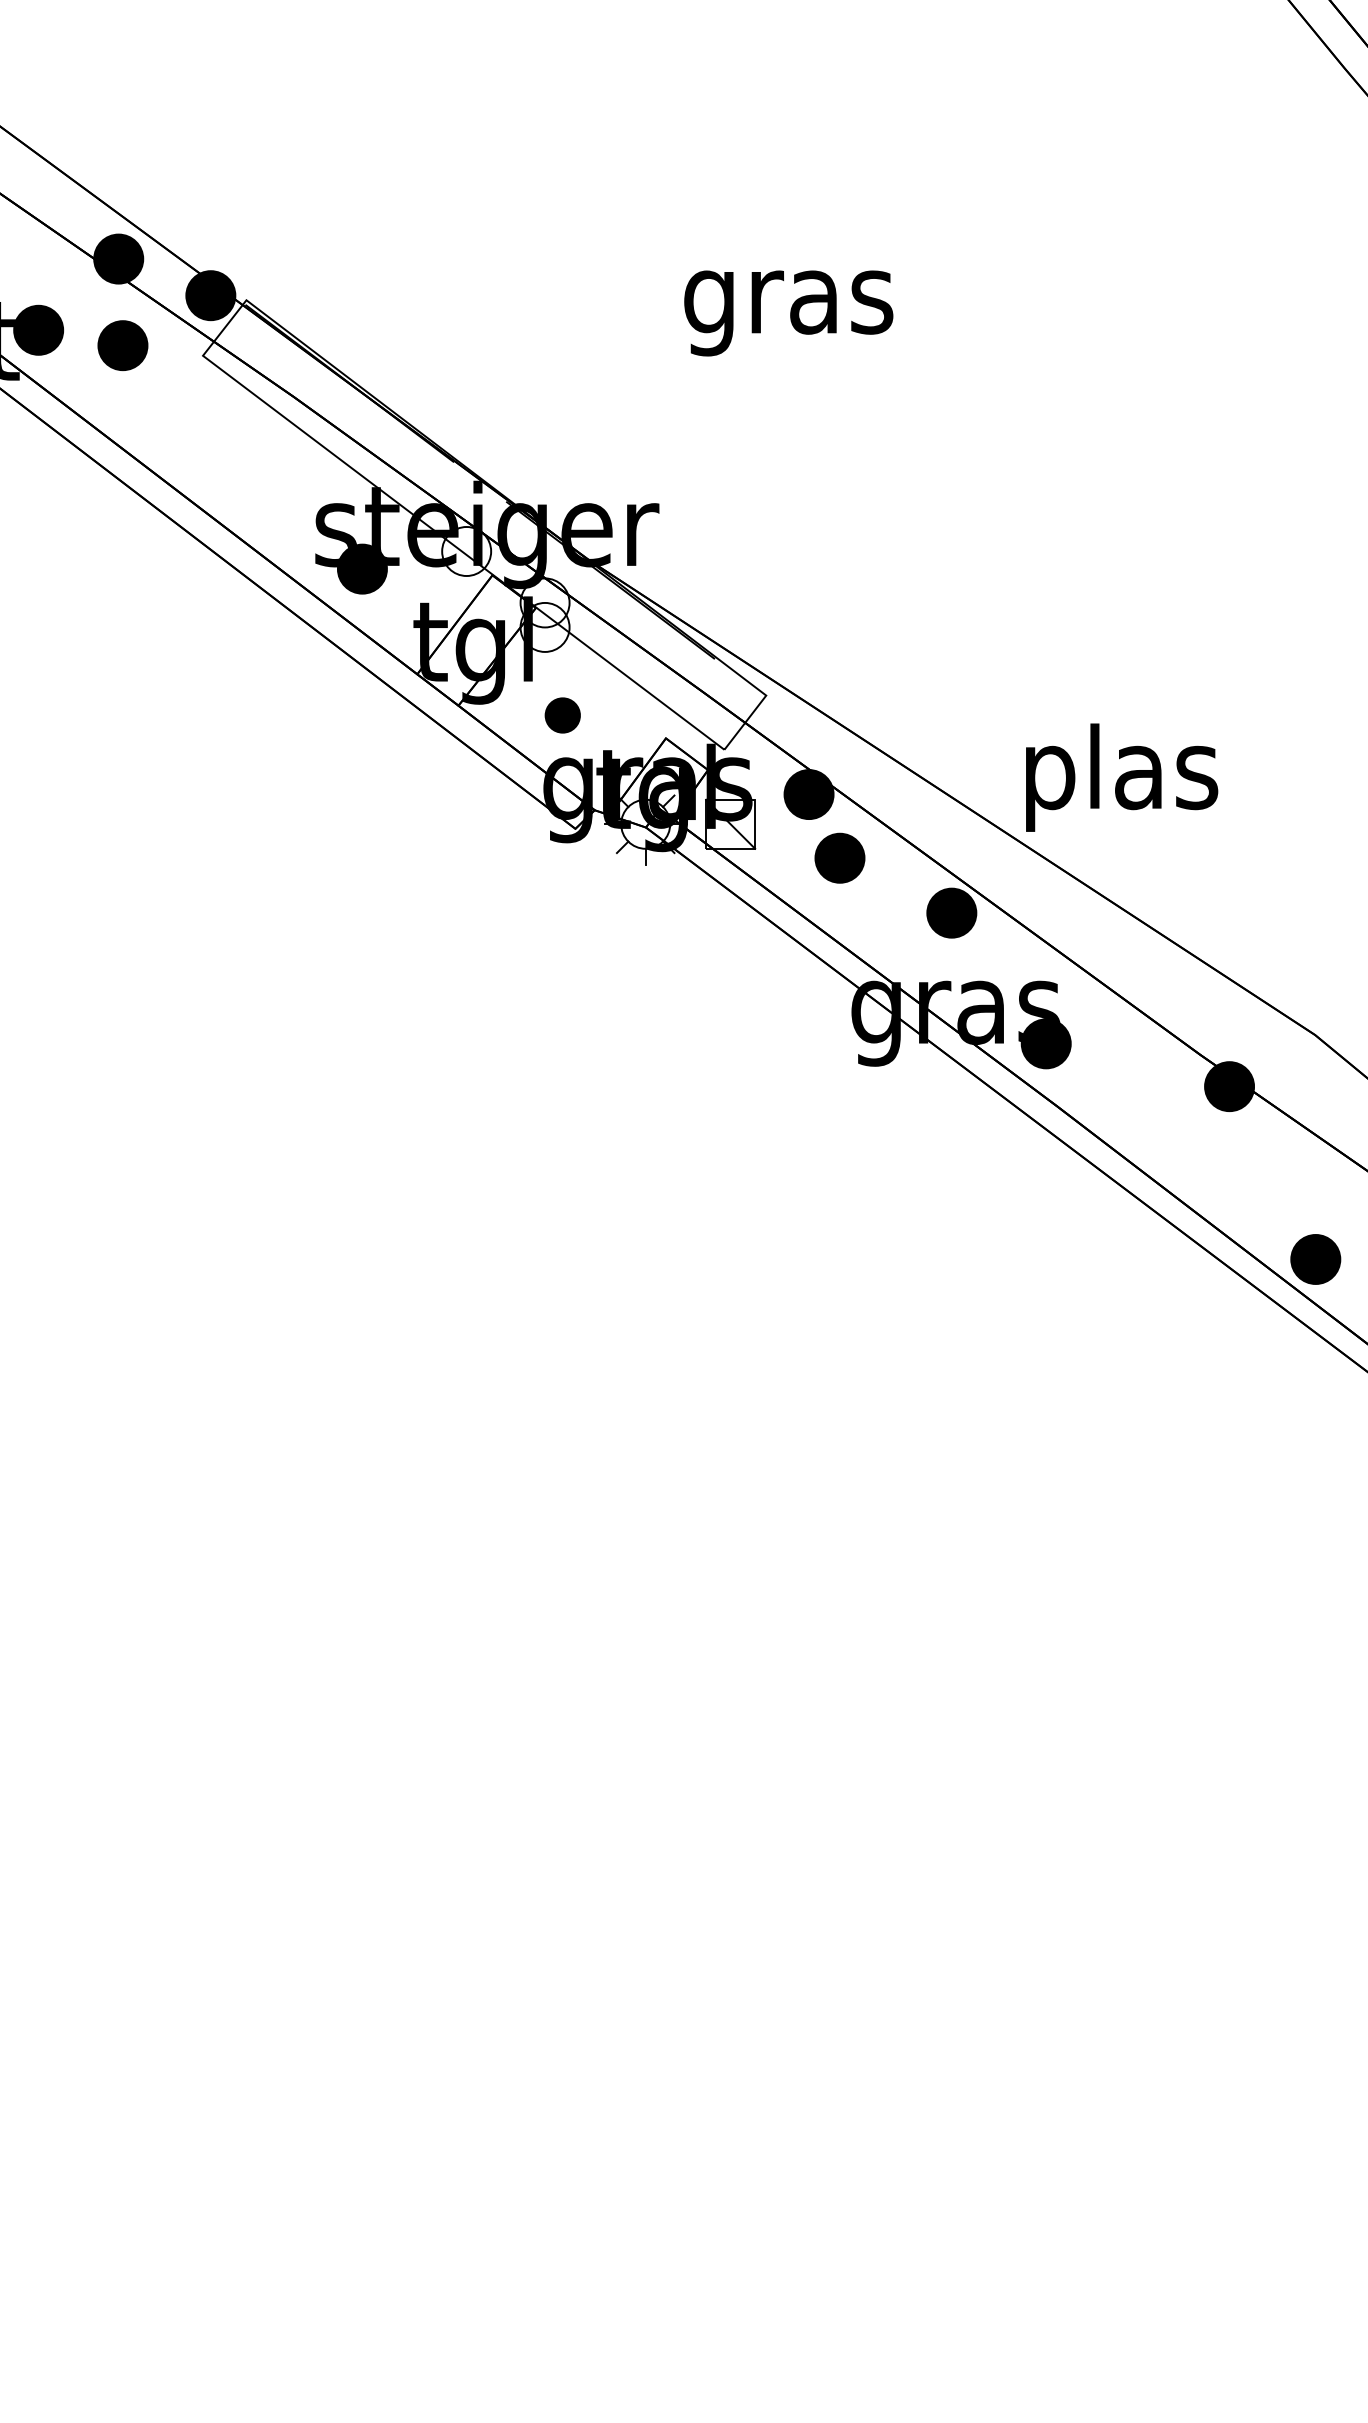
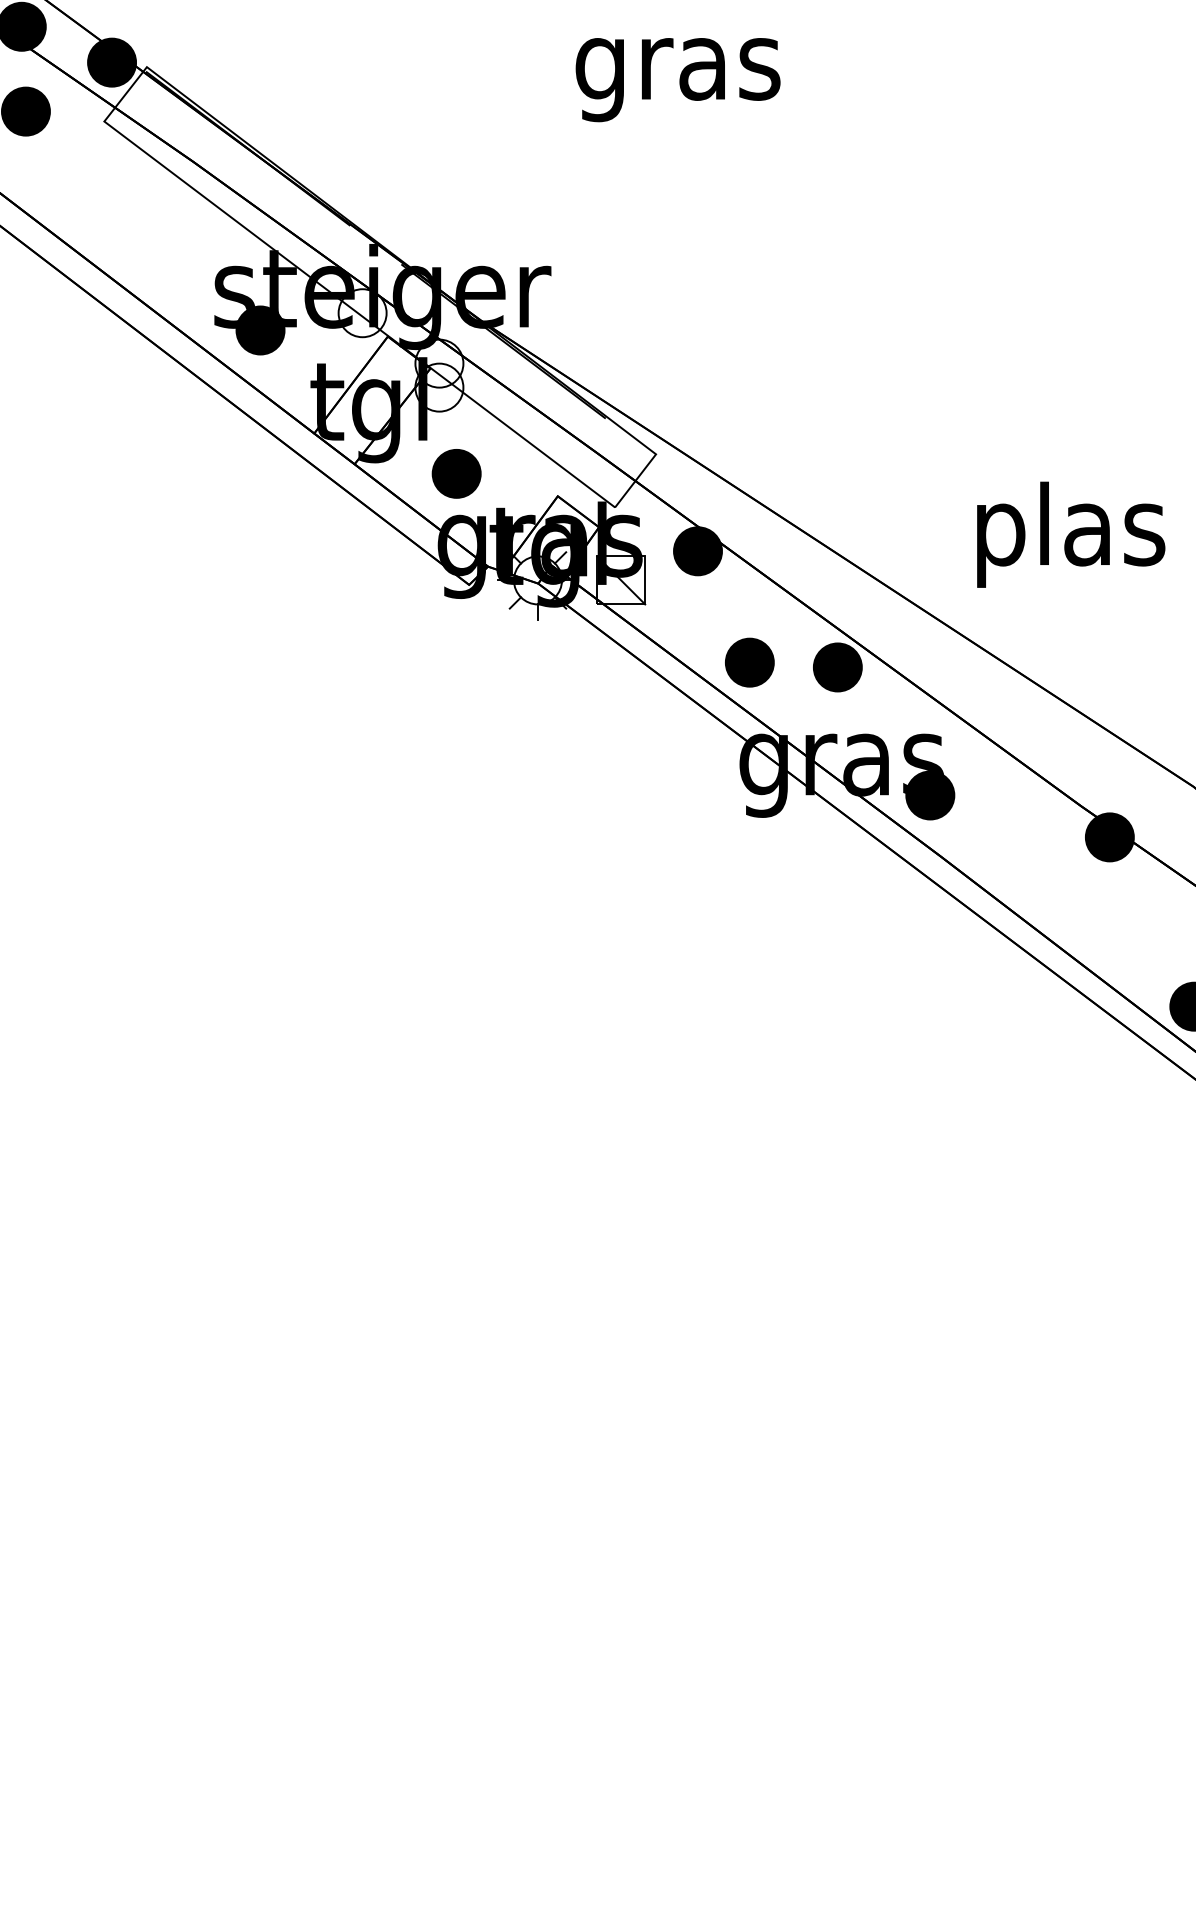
part: (562, 715) -> (456, 473), size x1.43
text: (1122, 777) -> (1071, 534), moved
part: (839, 857) -> (749, 661), moved

